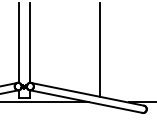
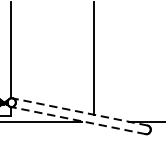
line: (87, 94) -> (79, 112), solid -> dashed
line: (85, 101) -> (77, 120), solid -> dashed

